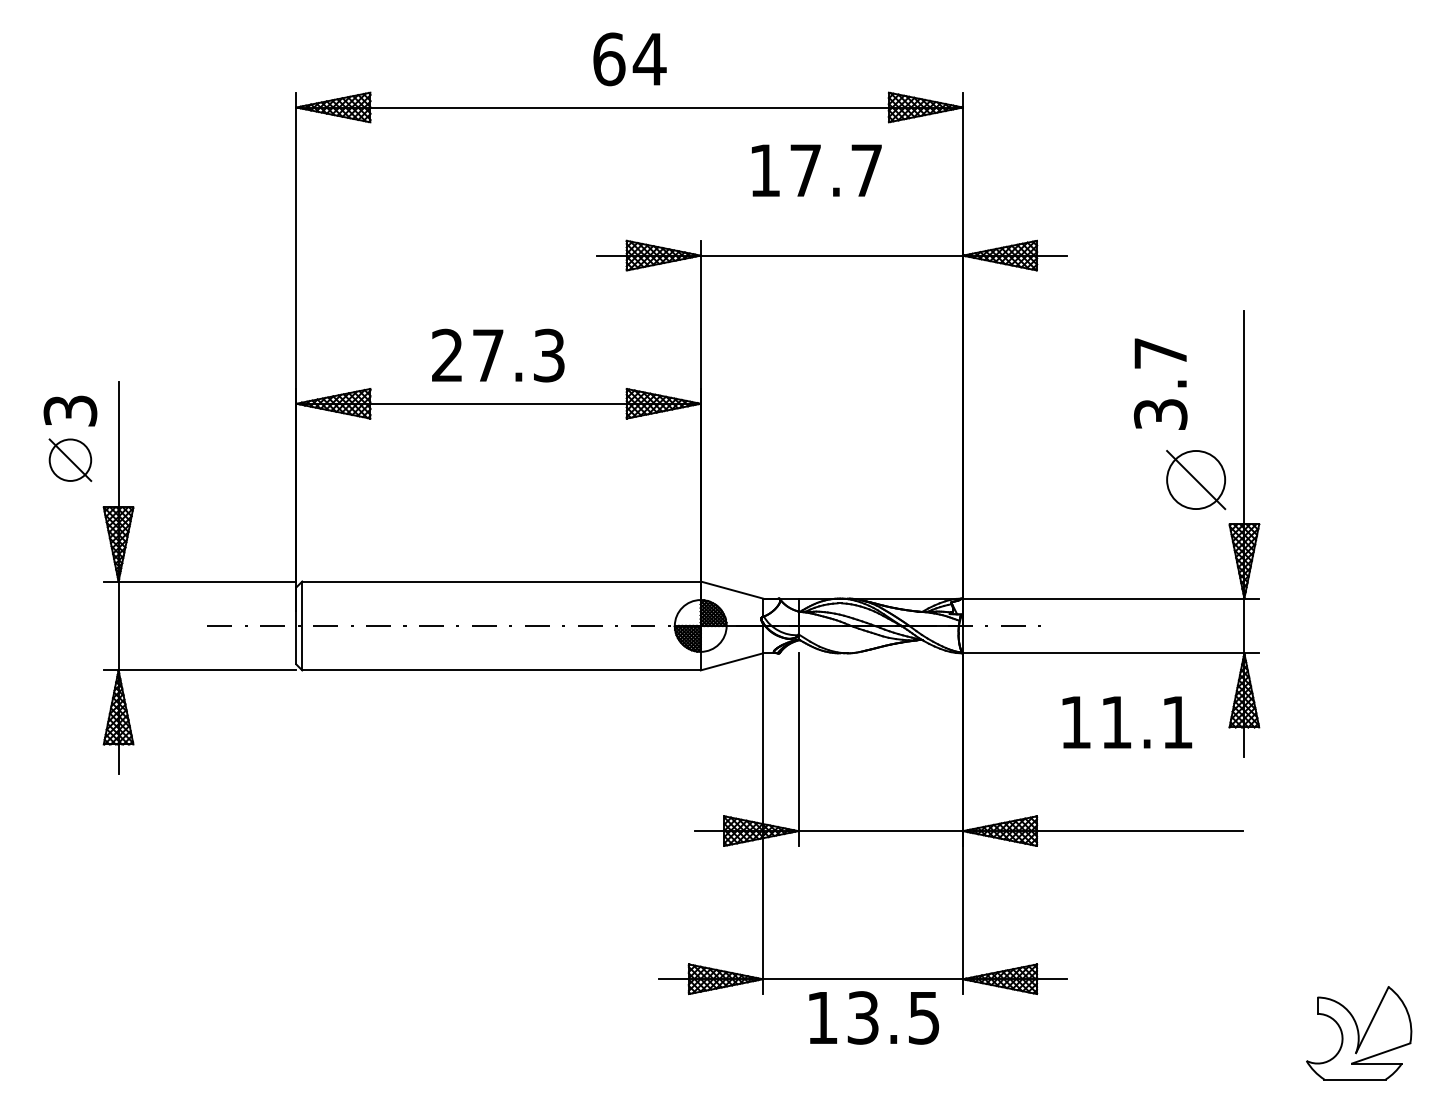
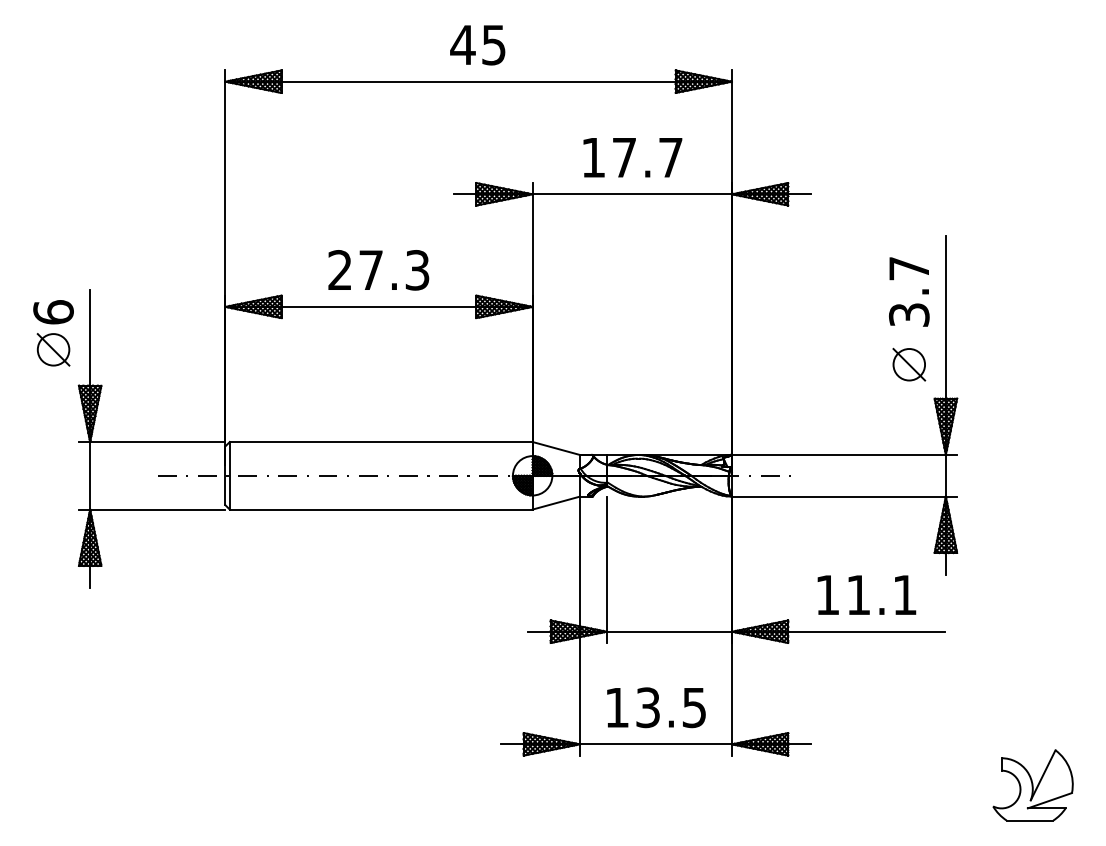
text: (629, 58) -> (478, 44), 64 -> 45
text: (816, 170) -> (632, 157), moved
text: (1160, 383) -> (909, 291), moved
text: (70, 411) -> (53, 312), 3 -> 6
part: (1196, 479) -> (909, 364), size x0.71
text: (1126, 721) -> (866, 594), moved
text: (874, 1017) -> (656, 707), moved

